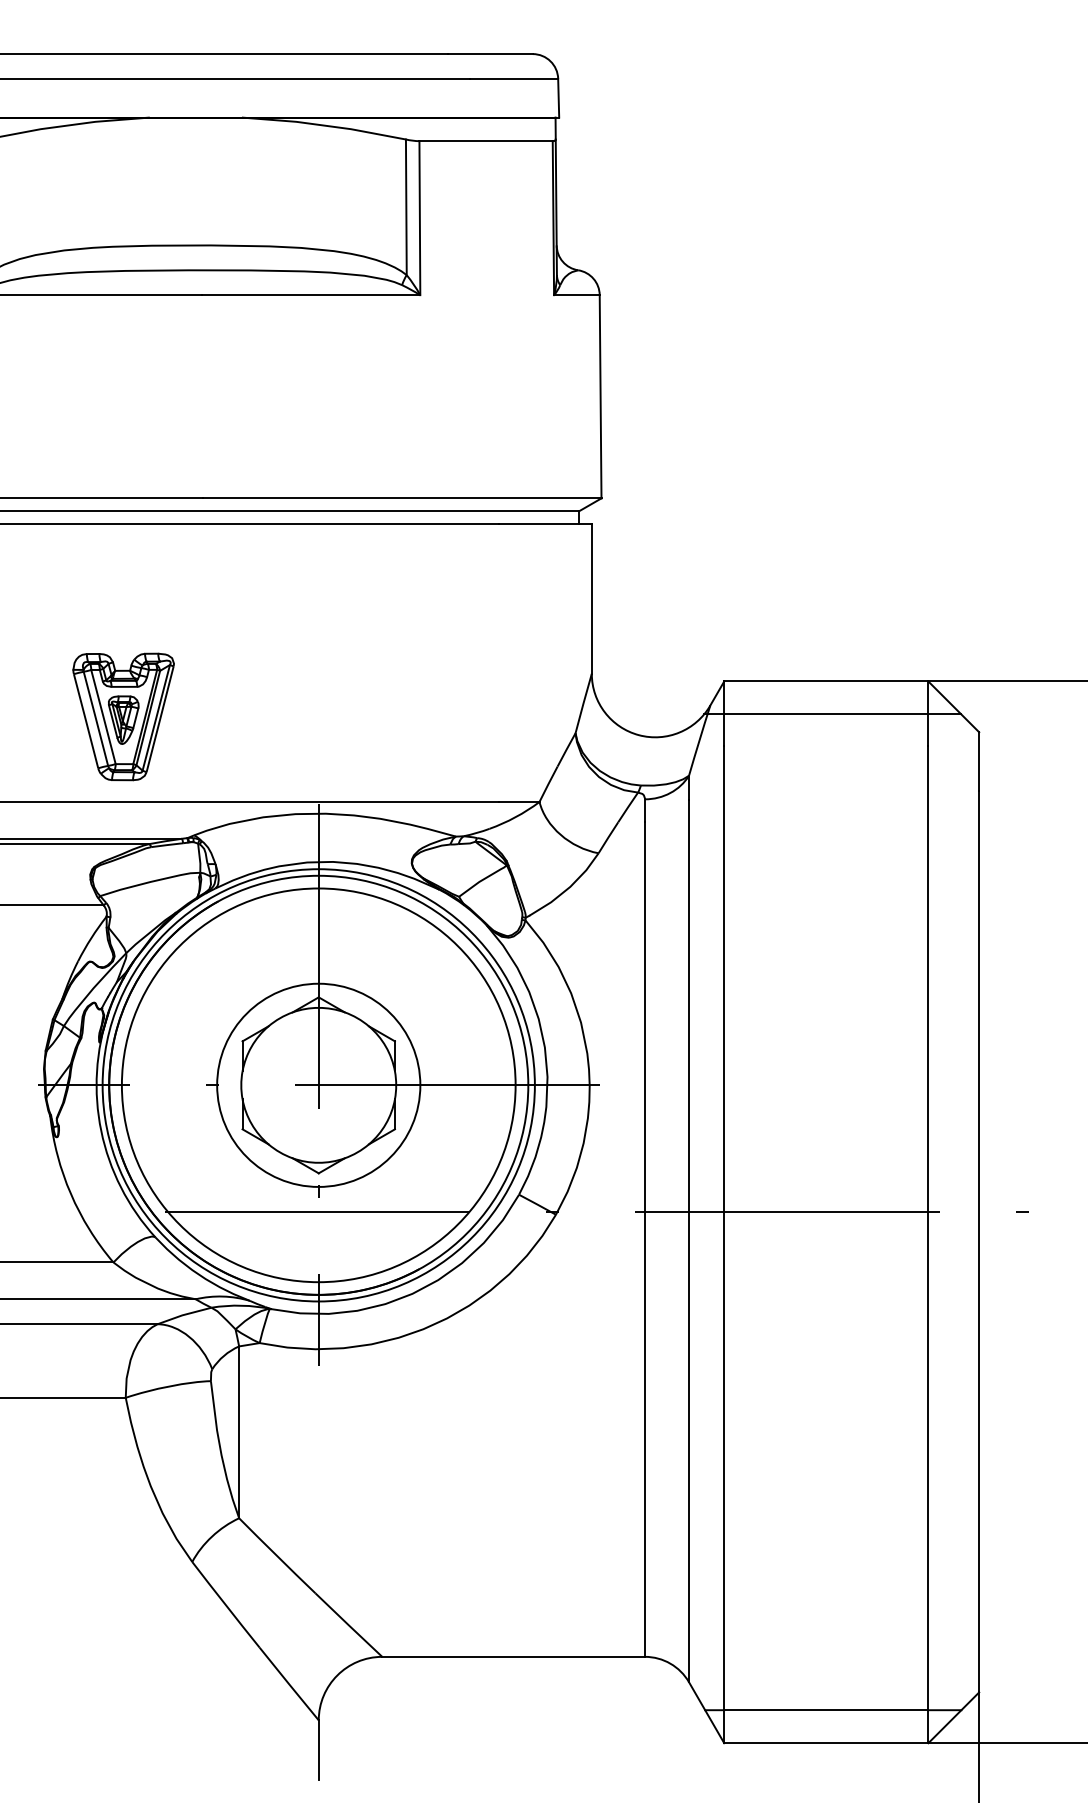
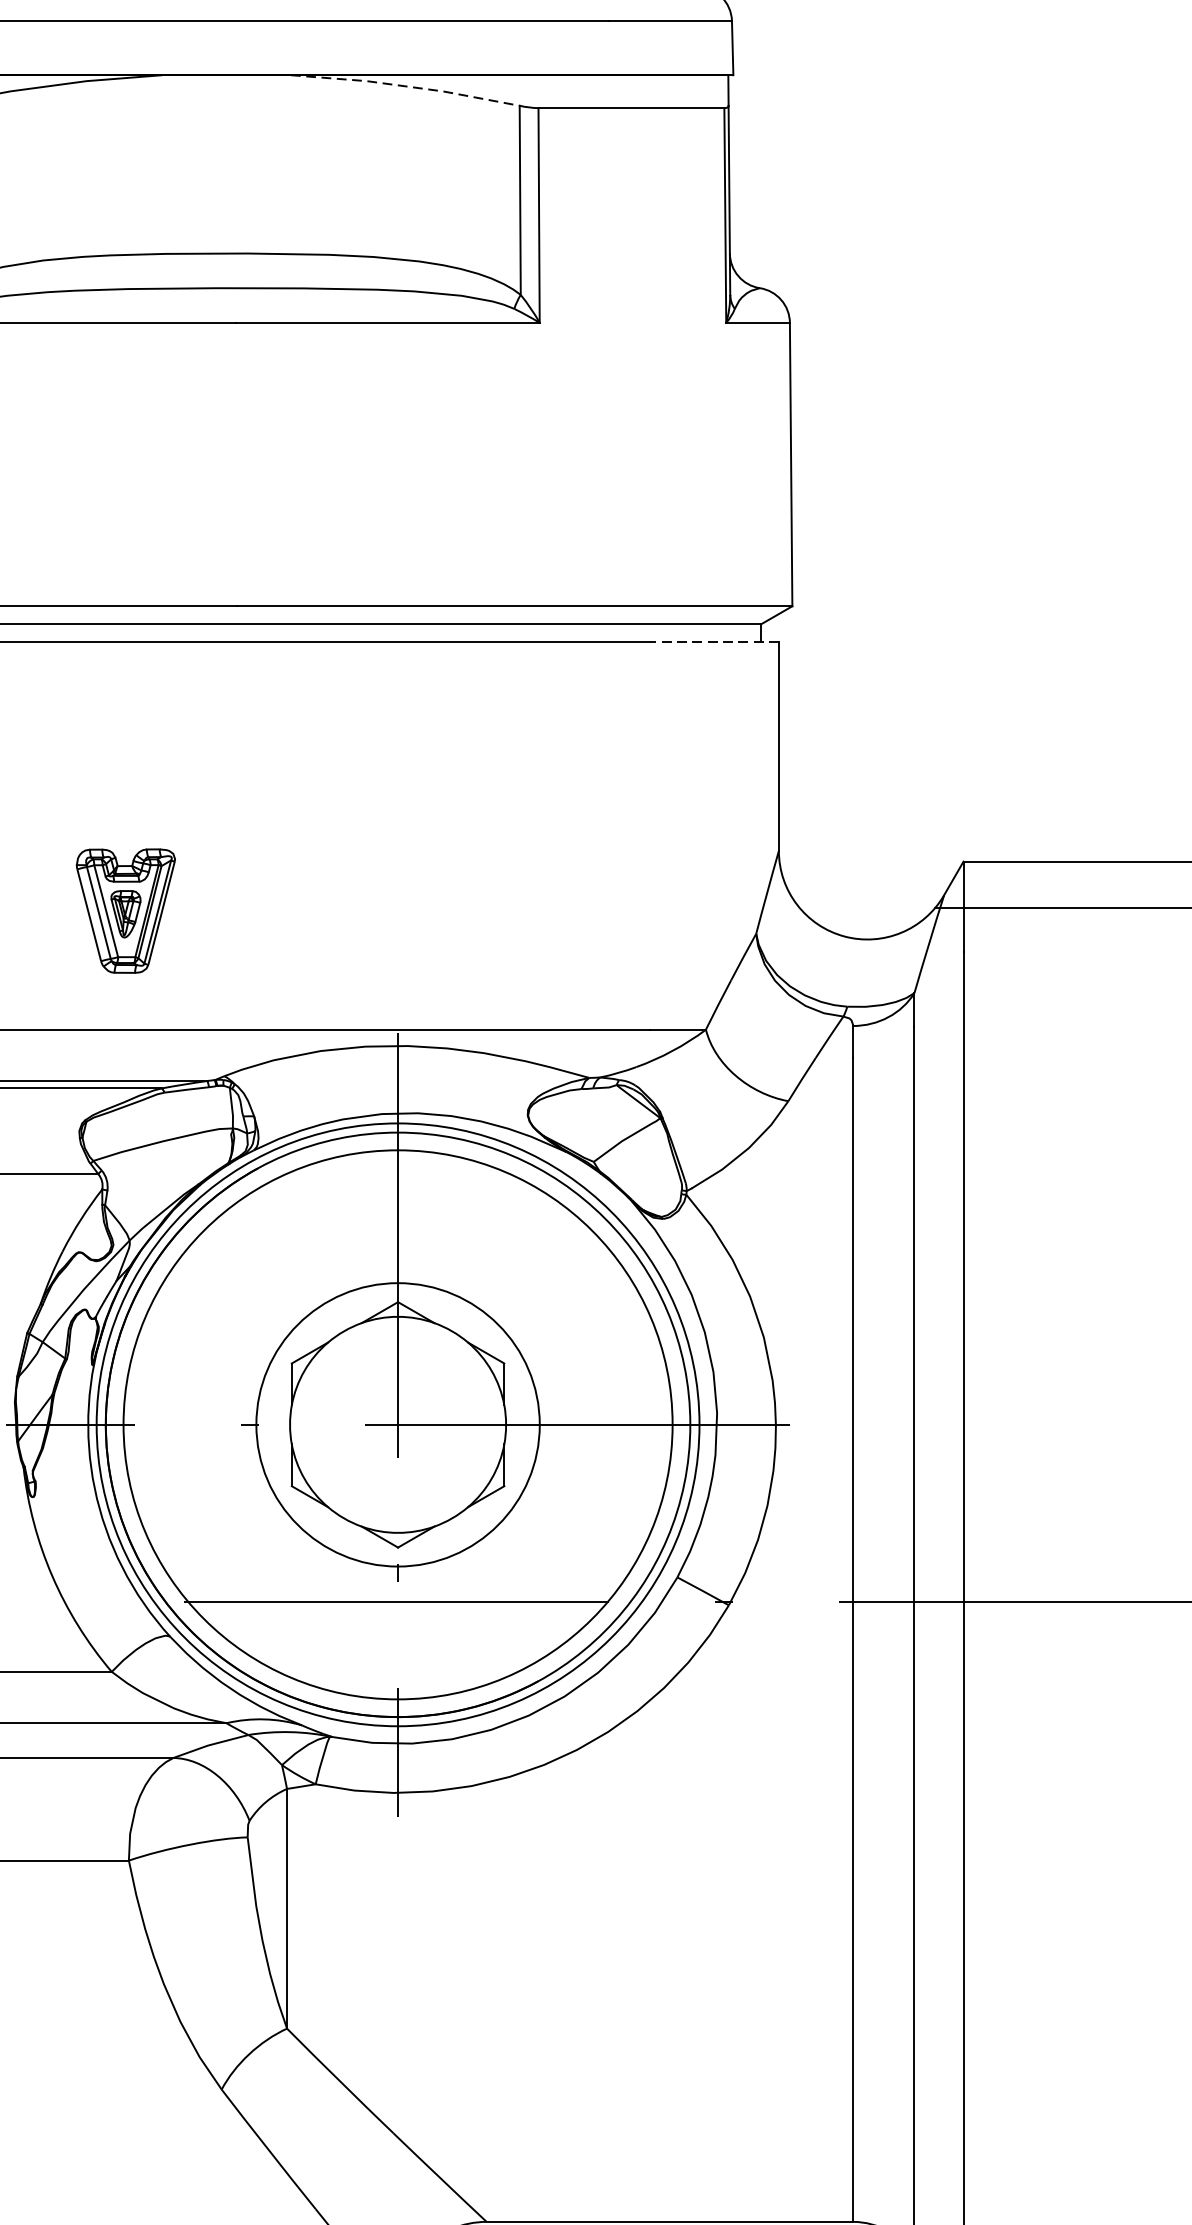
line: (324, 125) -> (406, 86), solid -> dashed
line: (545, 523) -> (714, 641), solid -> dashed
part: (123, 716) -> (125, 910), size x0.7

